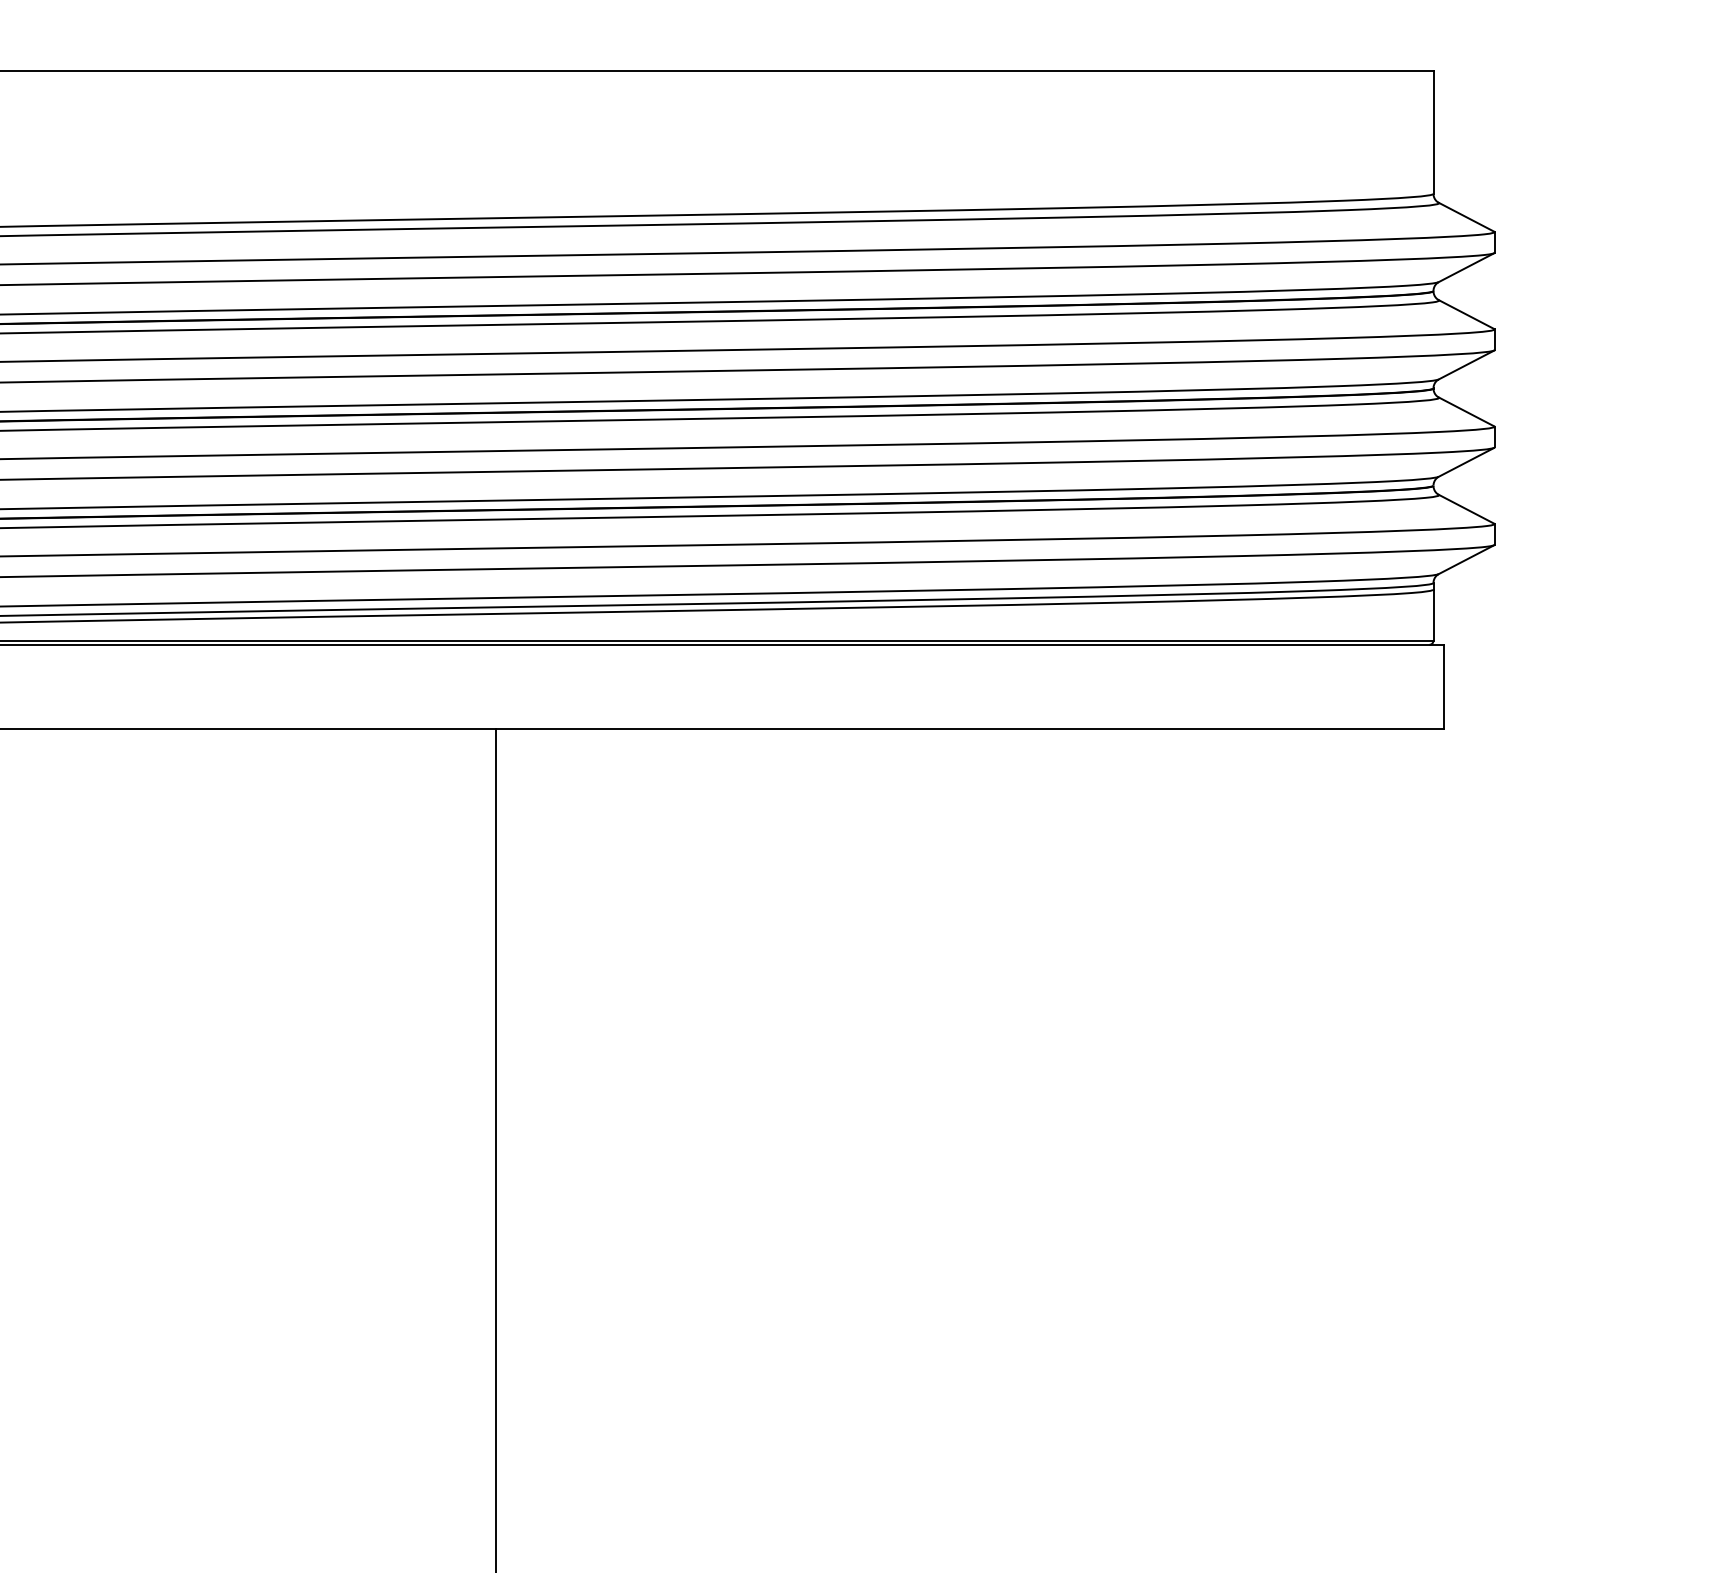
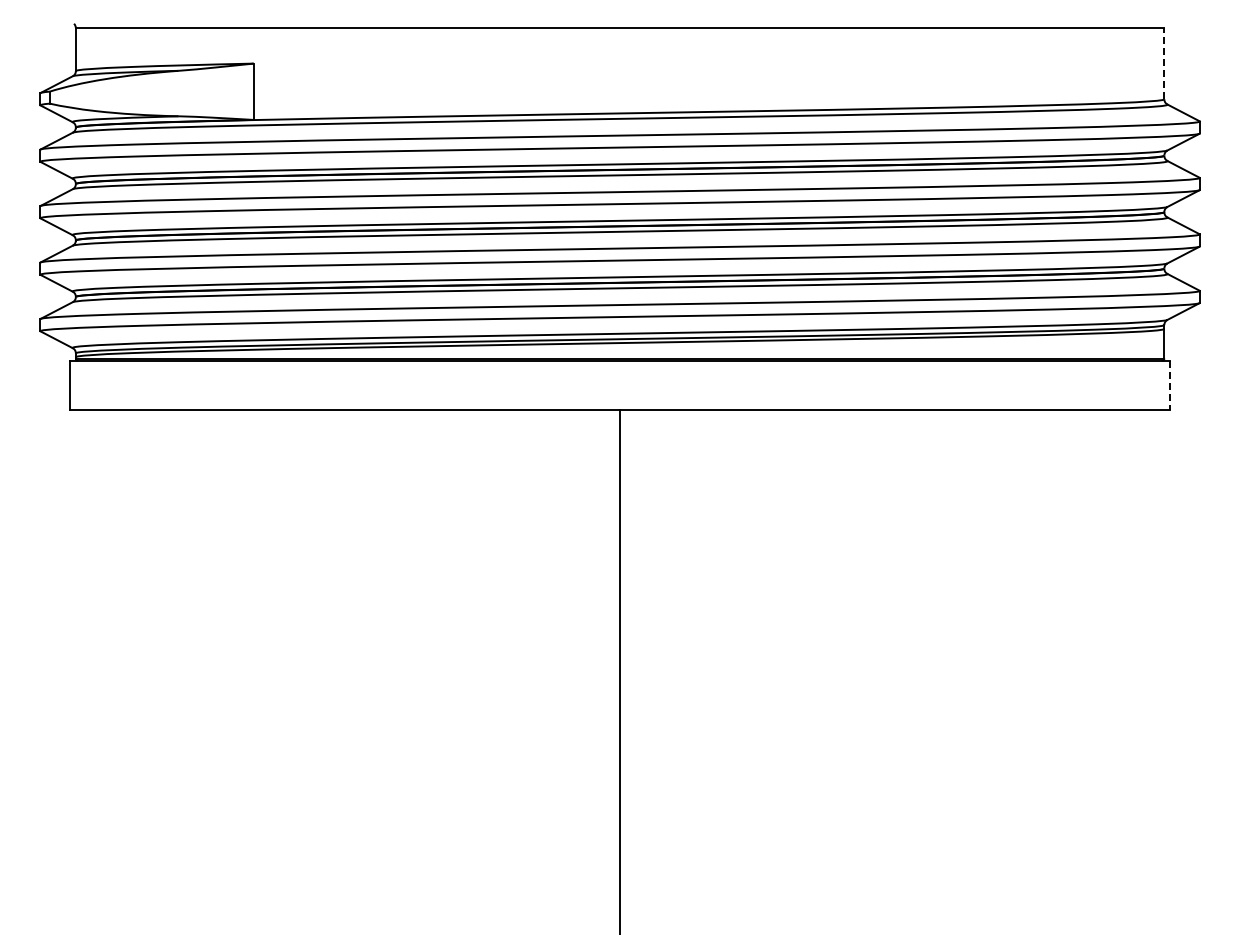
line: (1433, 132) -> (1164, 63), solid -> dashed
line: (1444, 687) -> (1170, 385), solid -> dashed

